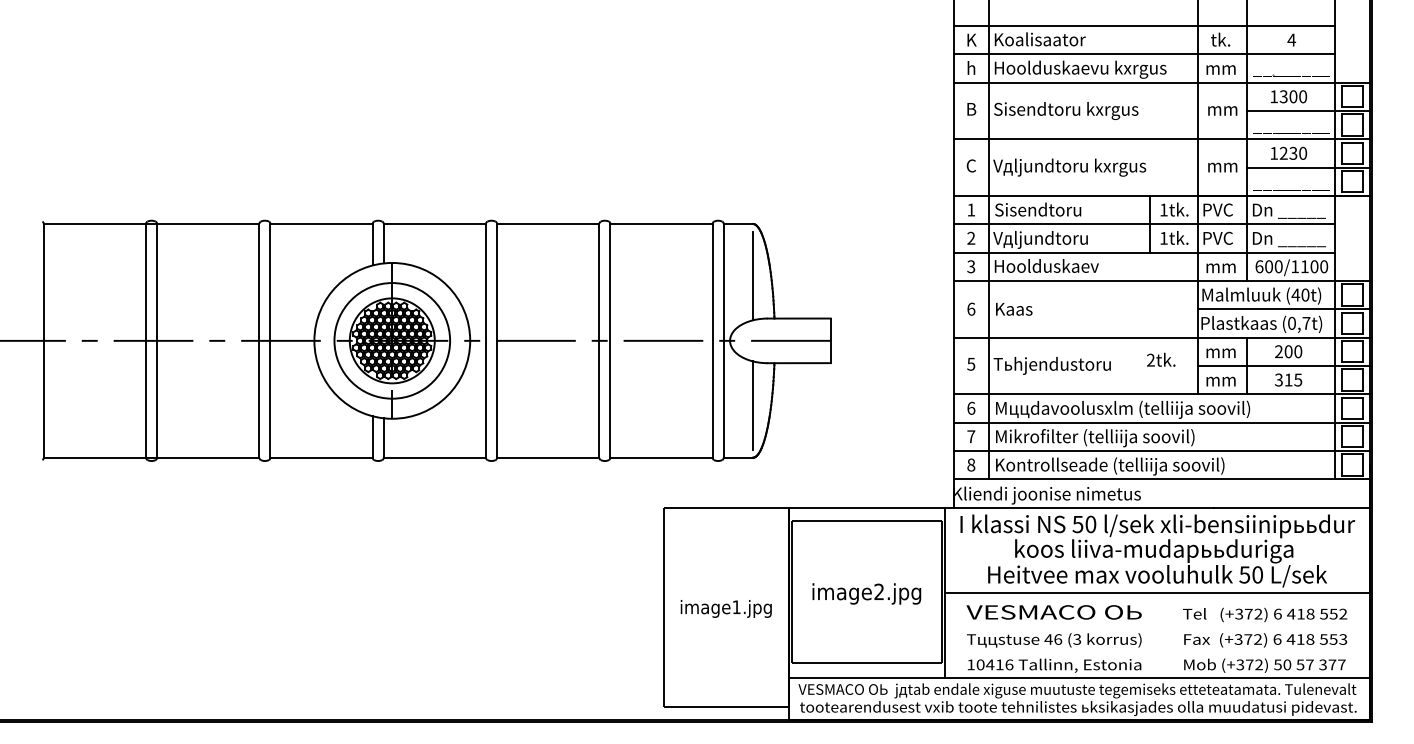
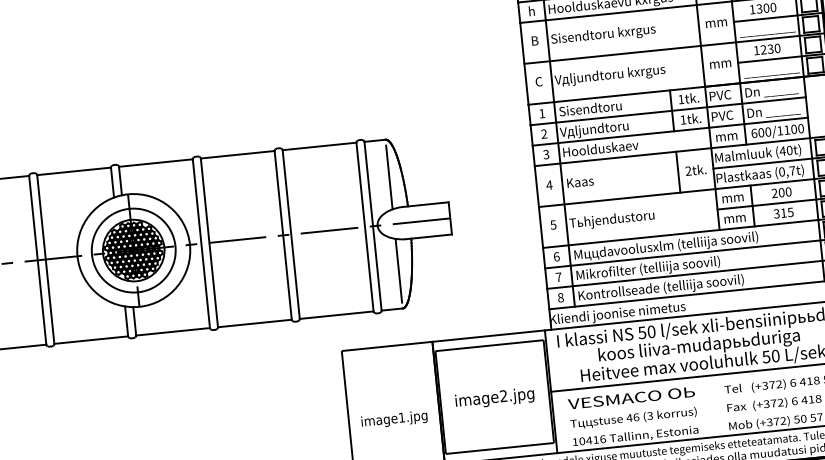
text: (970, 308) -> (548, 184), 6 -> 4
line: (1149, 308) -> (678, 171), added
text: (1161, 359) -> (696, 169), moved

